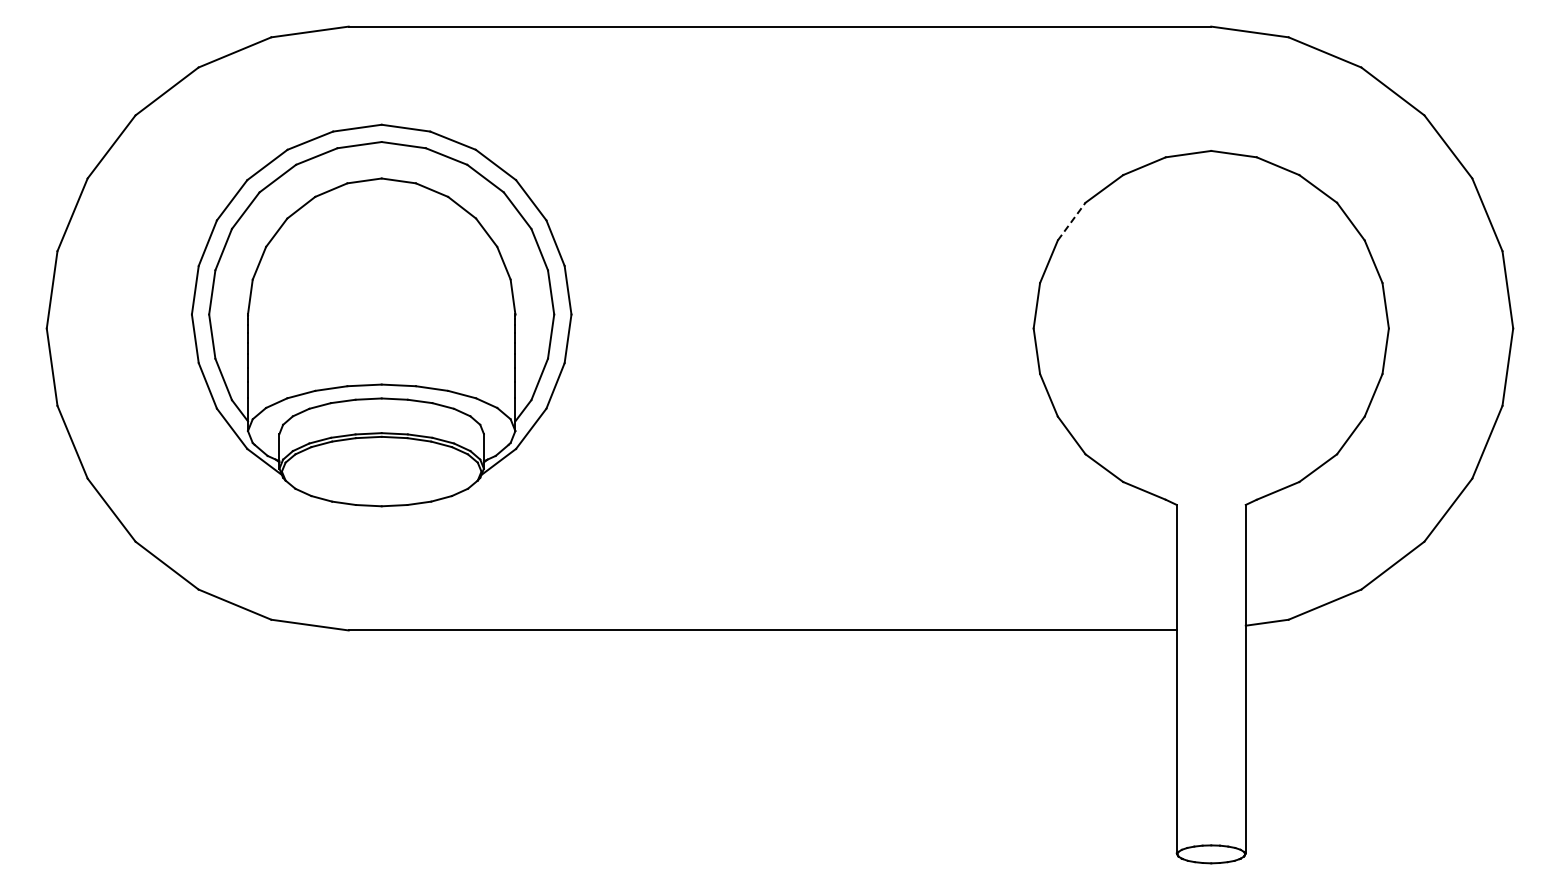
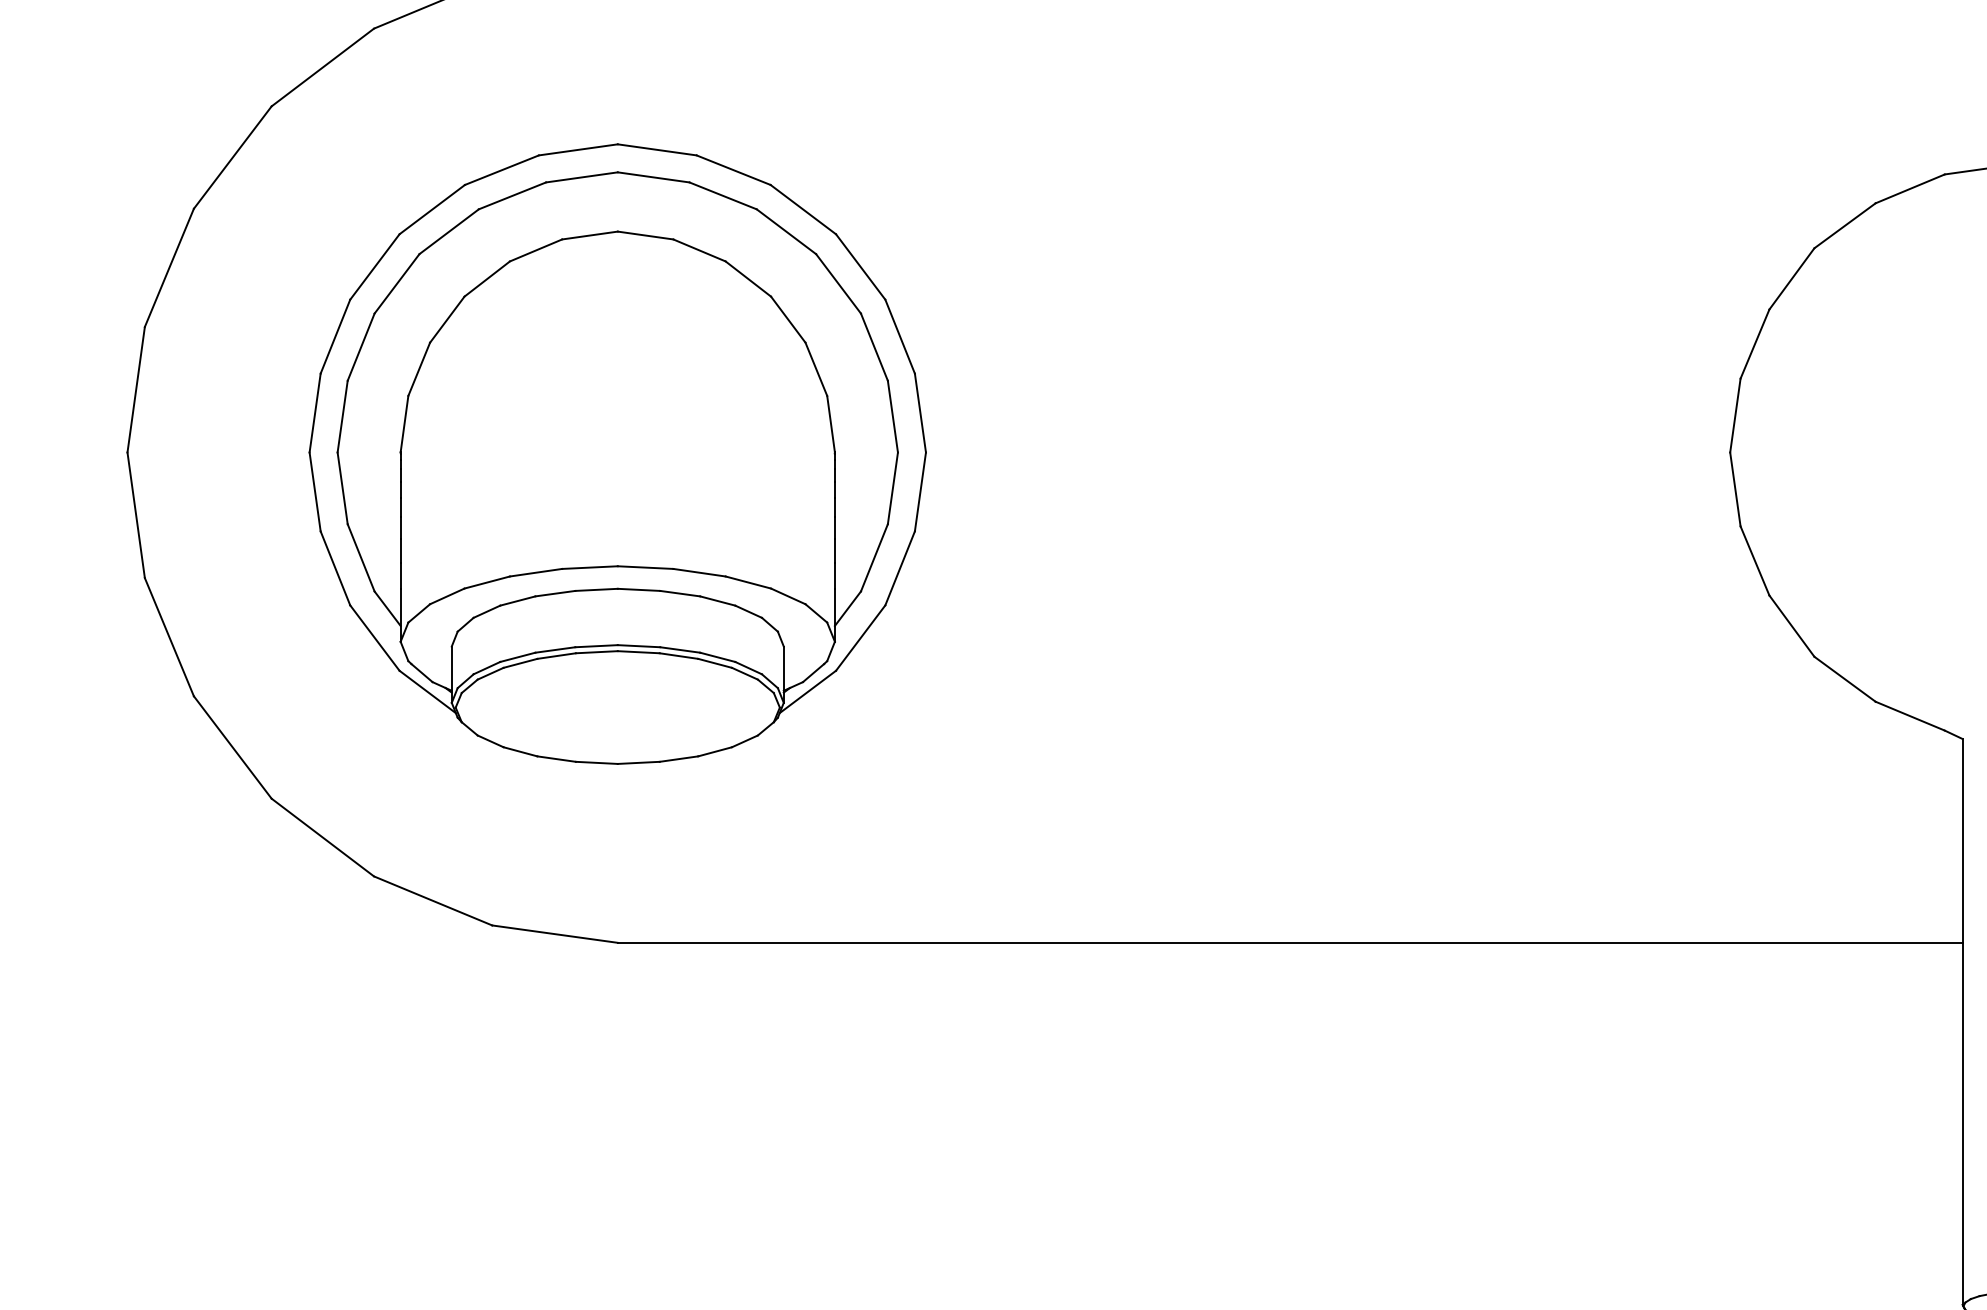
line: (1071, 221) -> (1791, 278), dashed -> solid
part: (381, 315) -> (617, 454), moved

